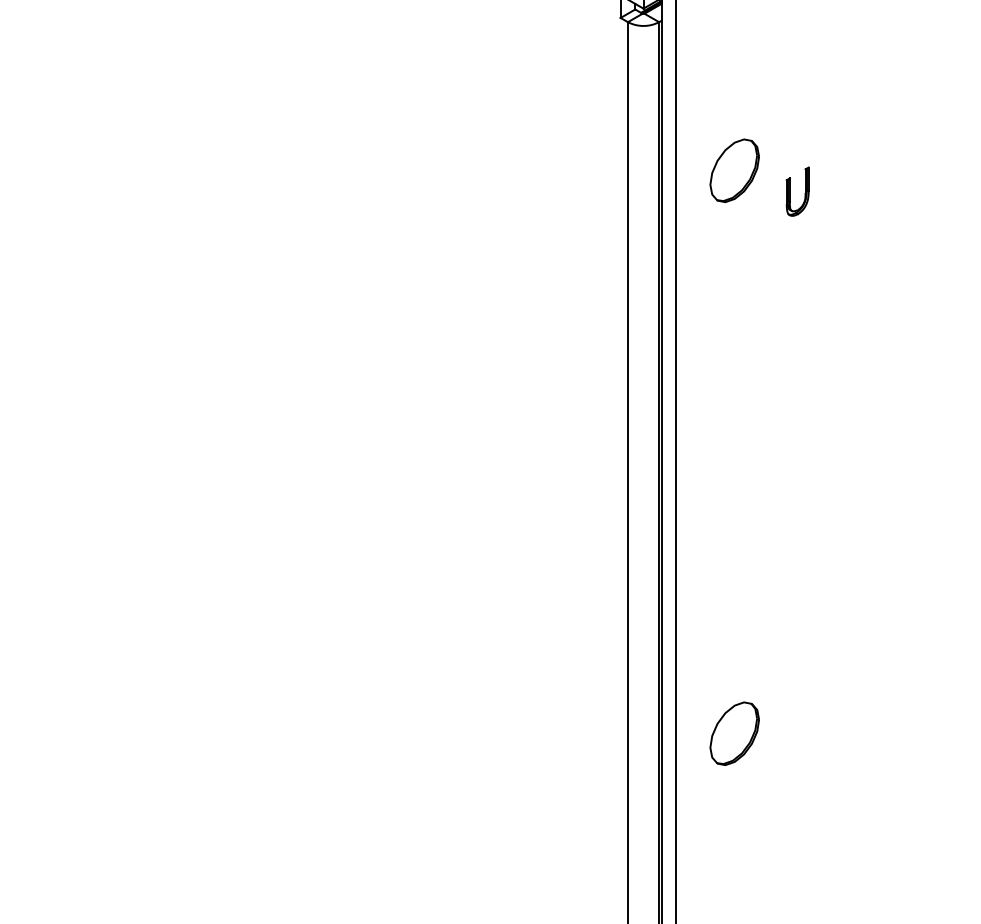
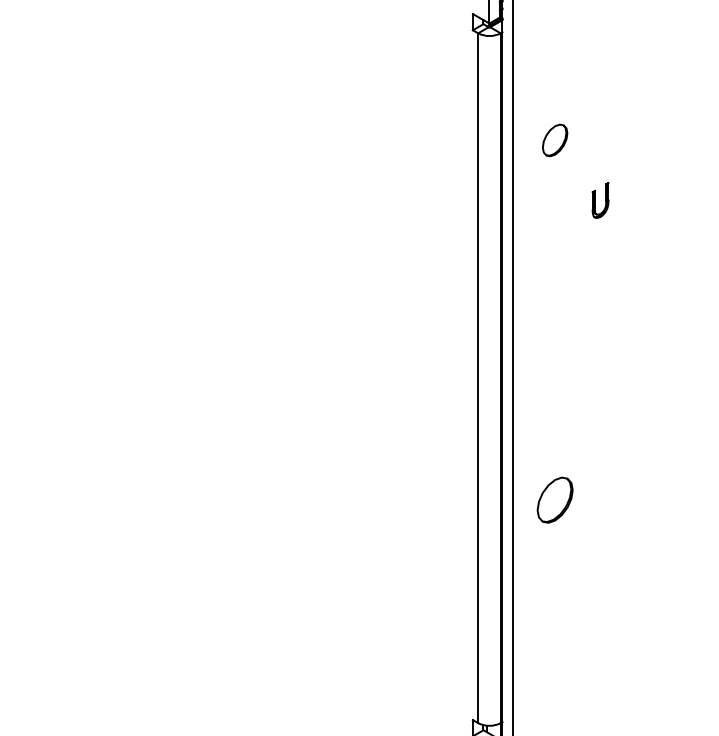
part: (733, 170) -> (554, 140), size x0.7
part: (797, 191) -> (600, 200), moved
part: (733, 732) -> (554, 499), moved

